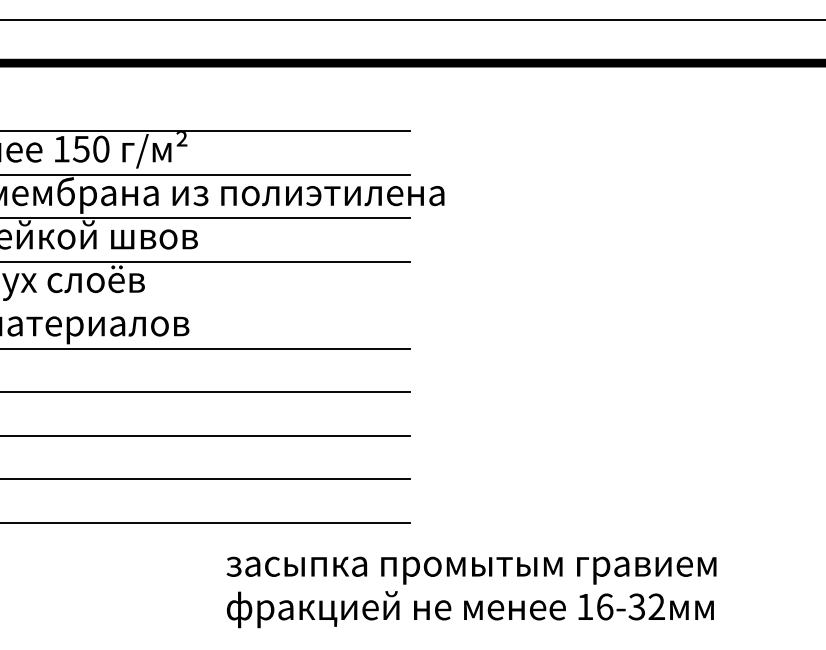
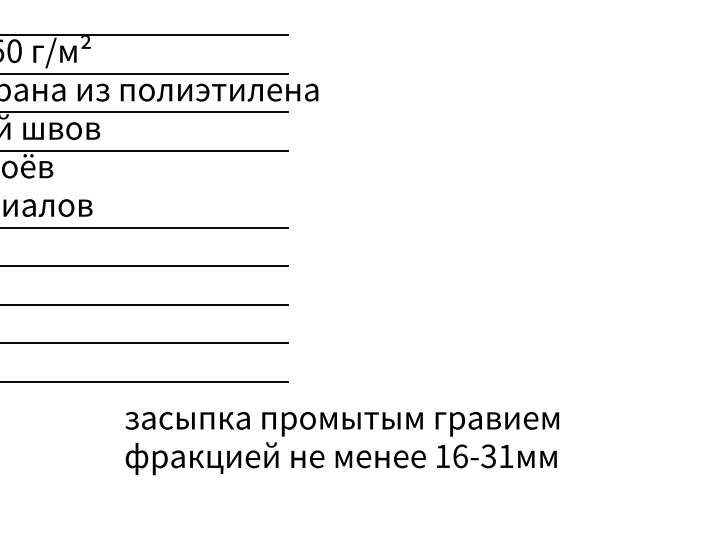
text: (656, 606) -> (506, 455), 16-32 -> 16-31

